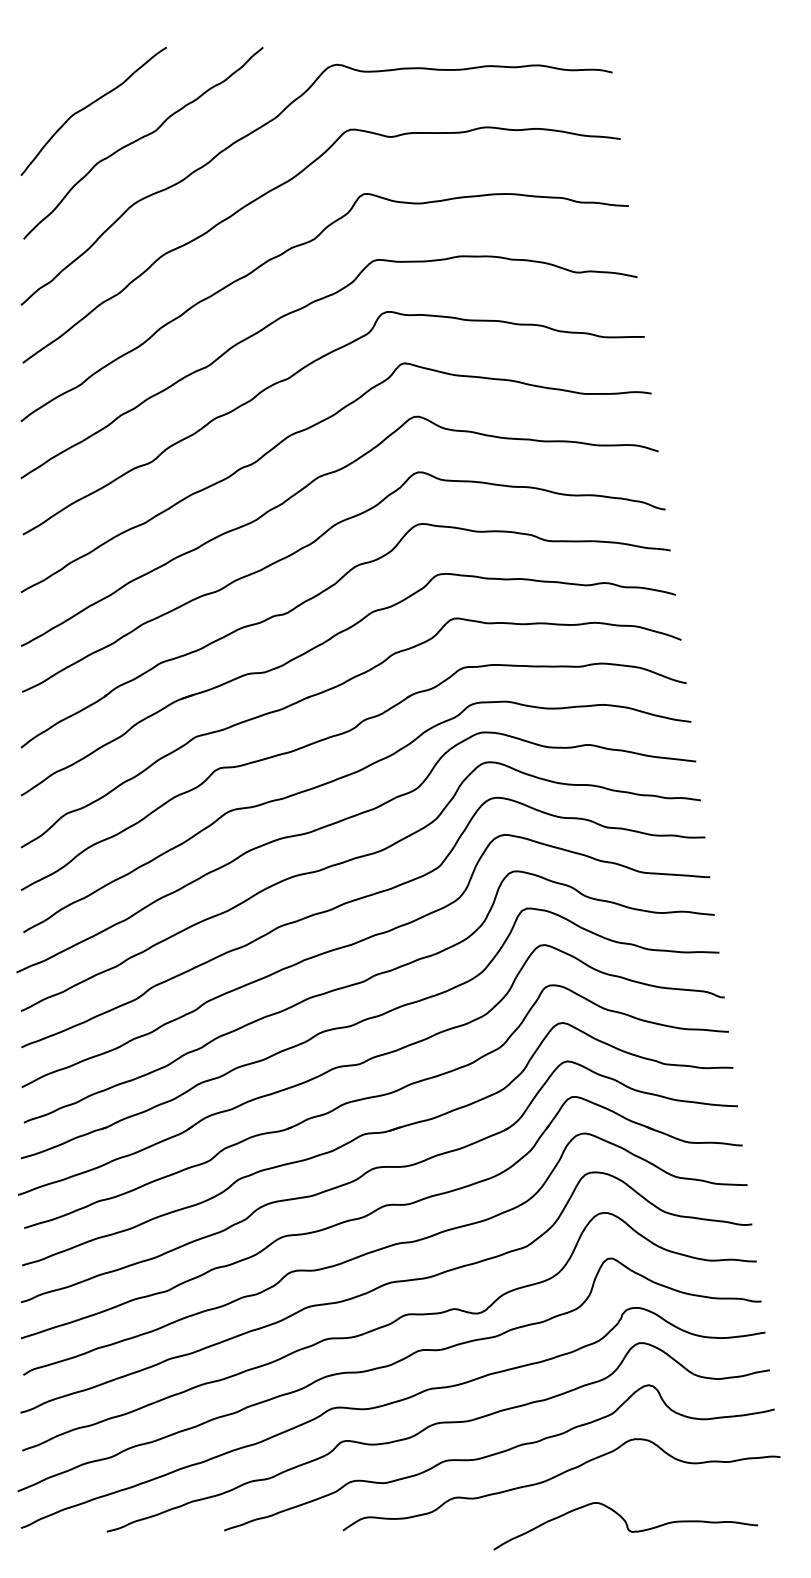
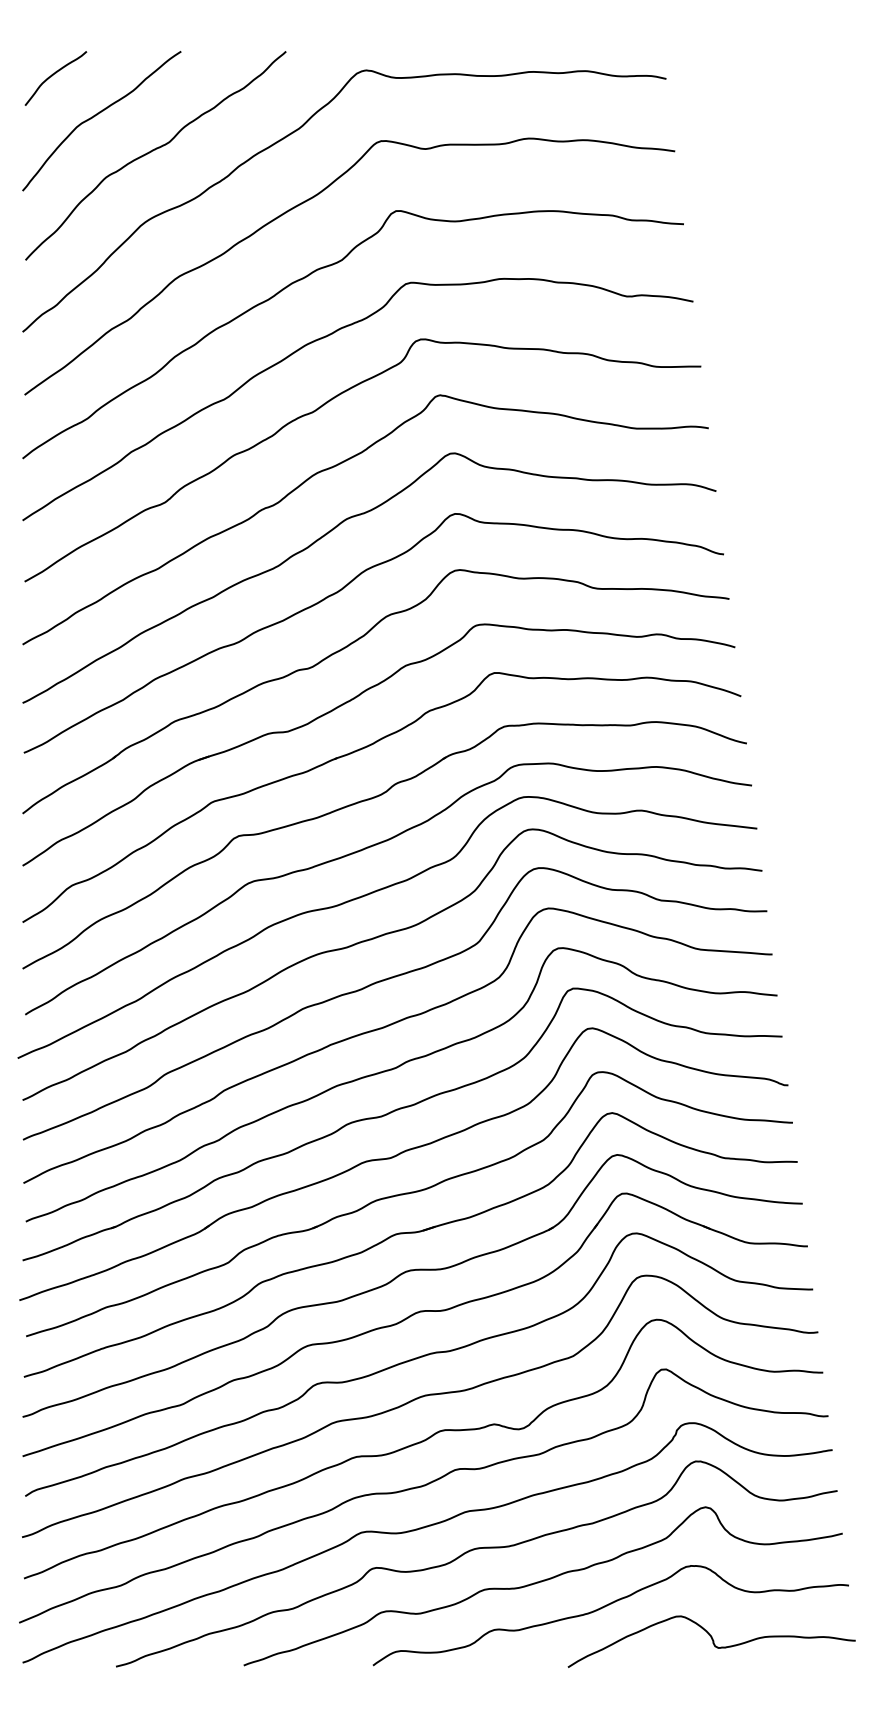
curve: (49, 69) -> (53, 75), added
curve: (626, 1526) -> (712, 1641), moved

